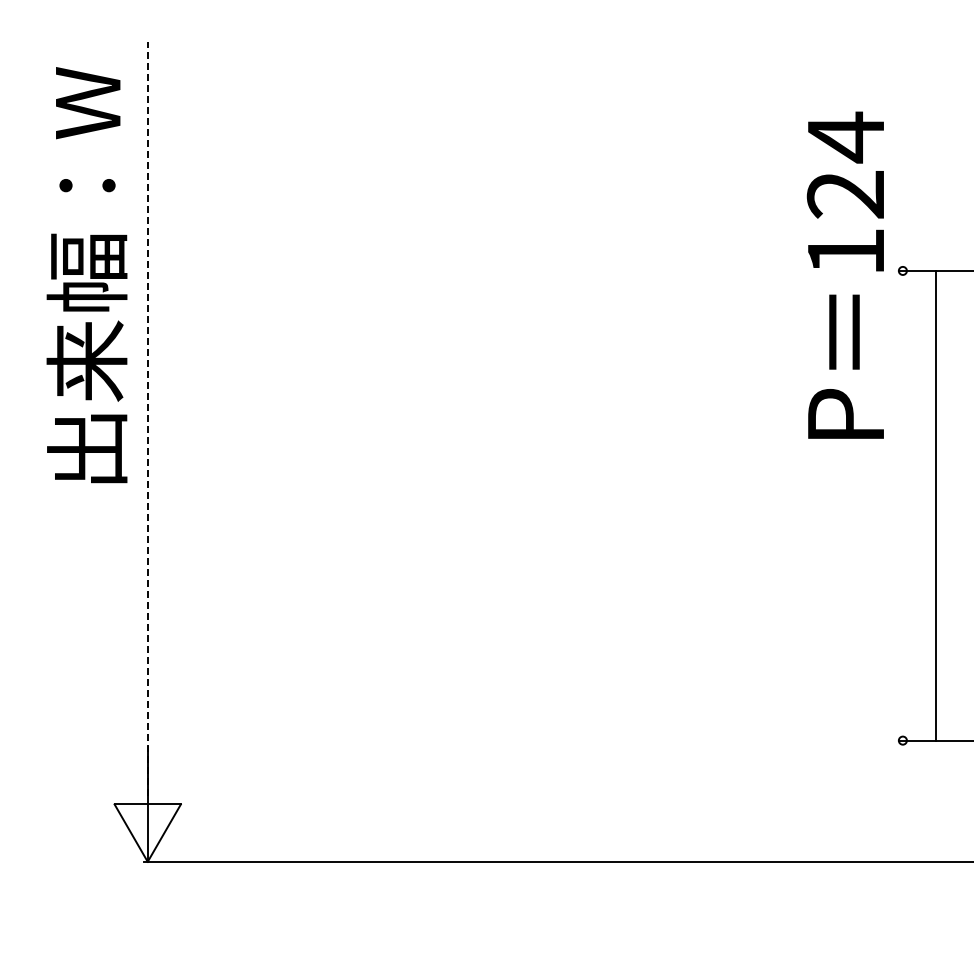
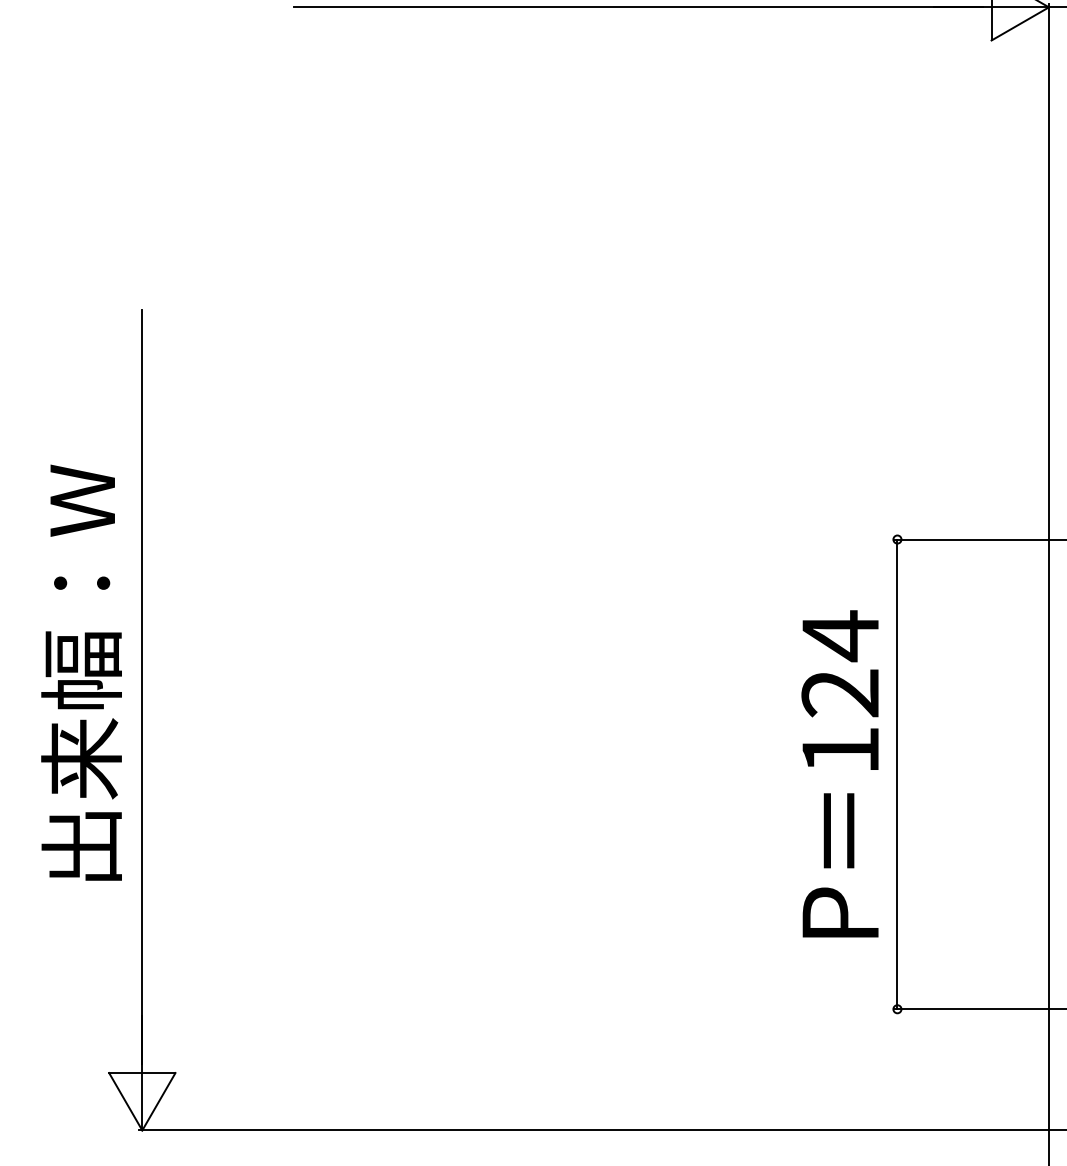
text: (86, 274) -> (81, 672), moved
text: (844, 274) -> (839, 773), moved
line: (147, 418) -> (142, 687), dashed -> solid
line: (935, 505) -> (897, 774), moved

